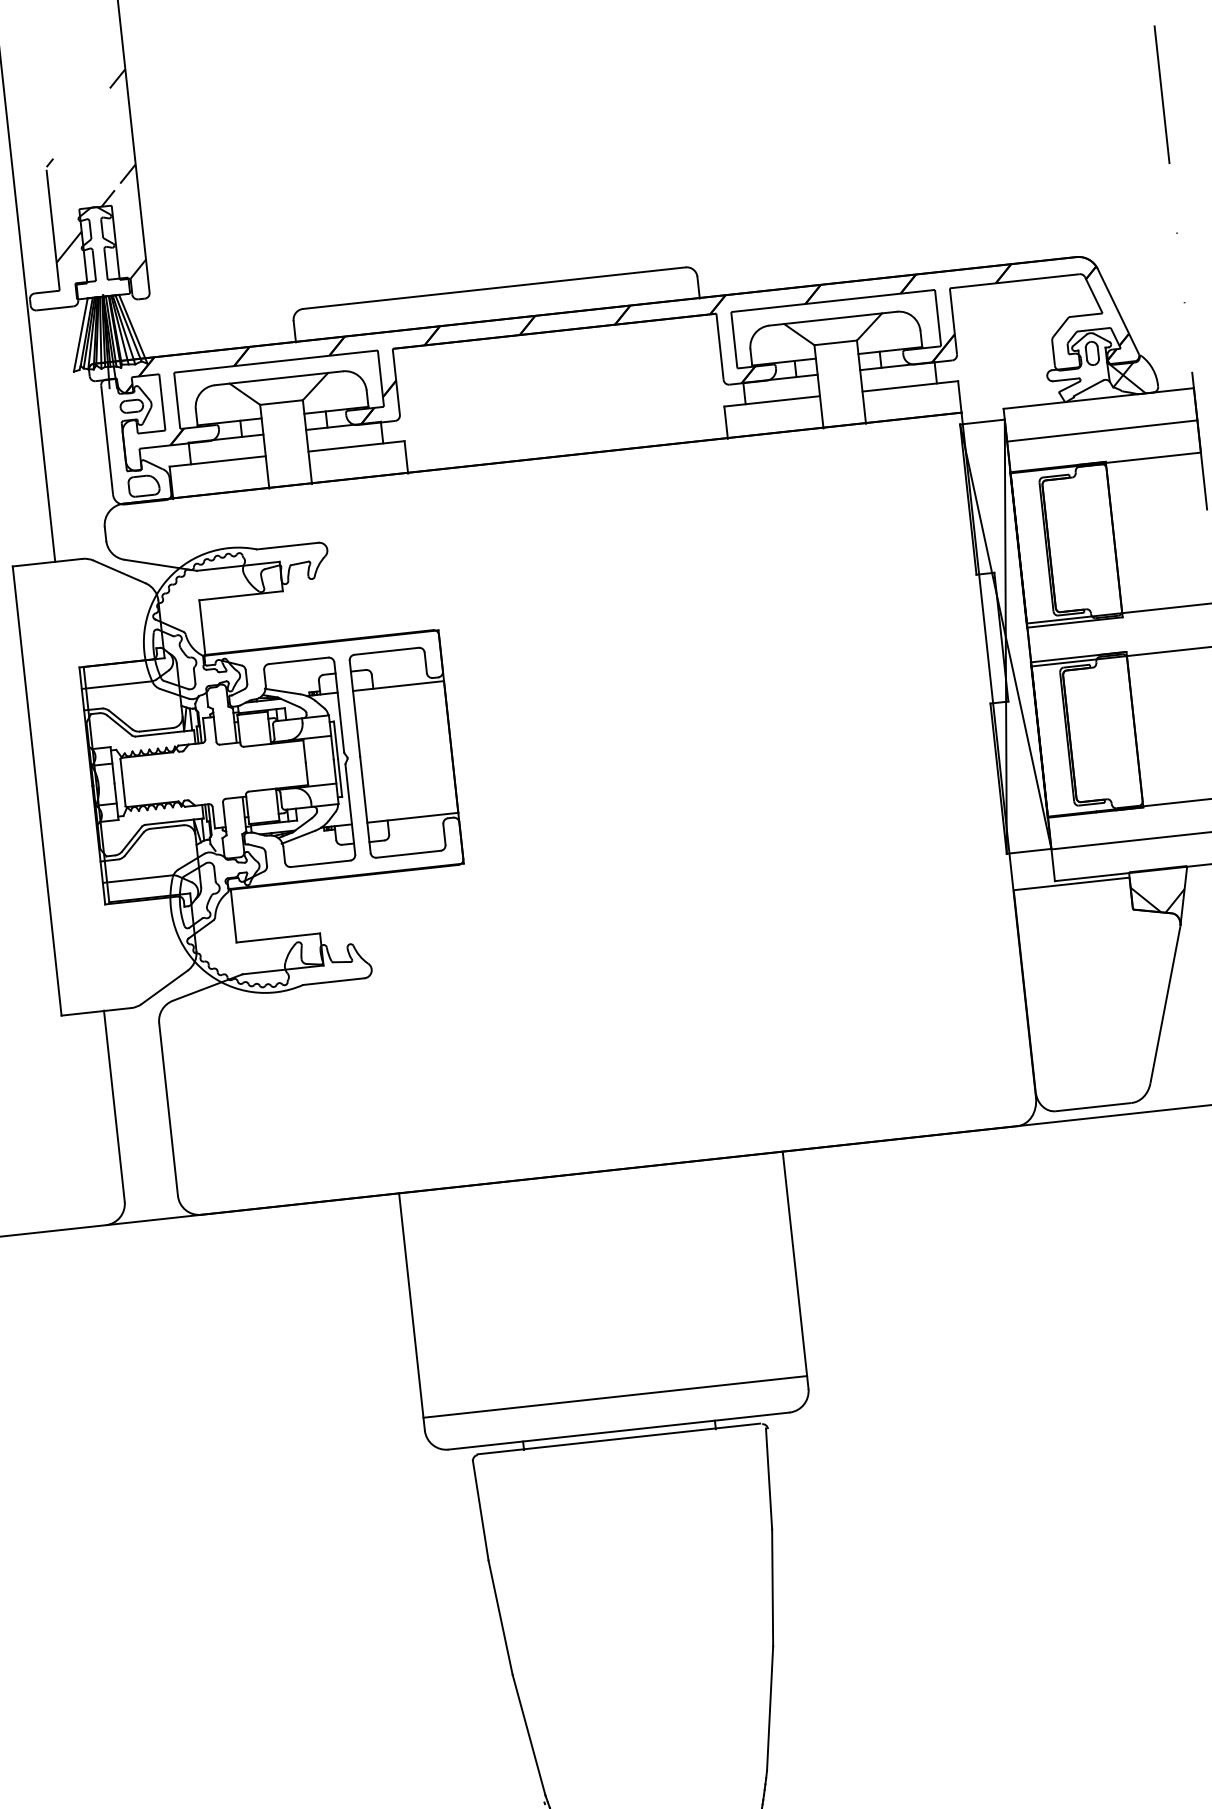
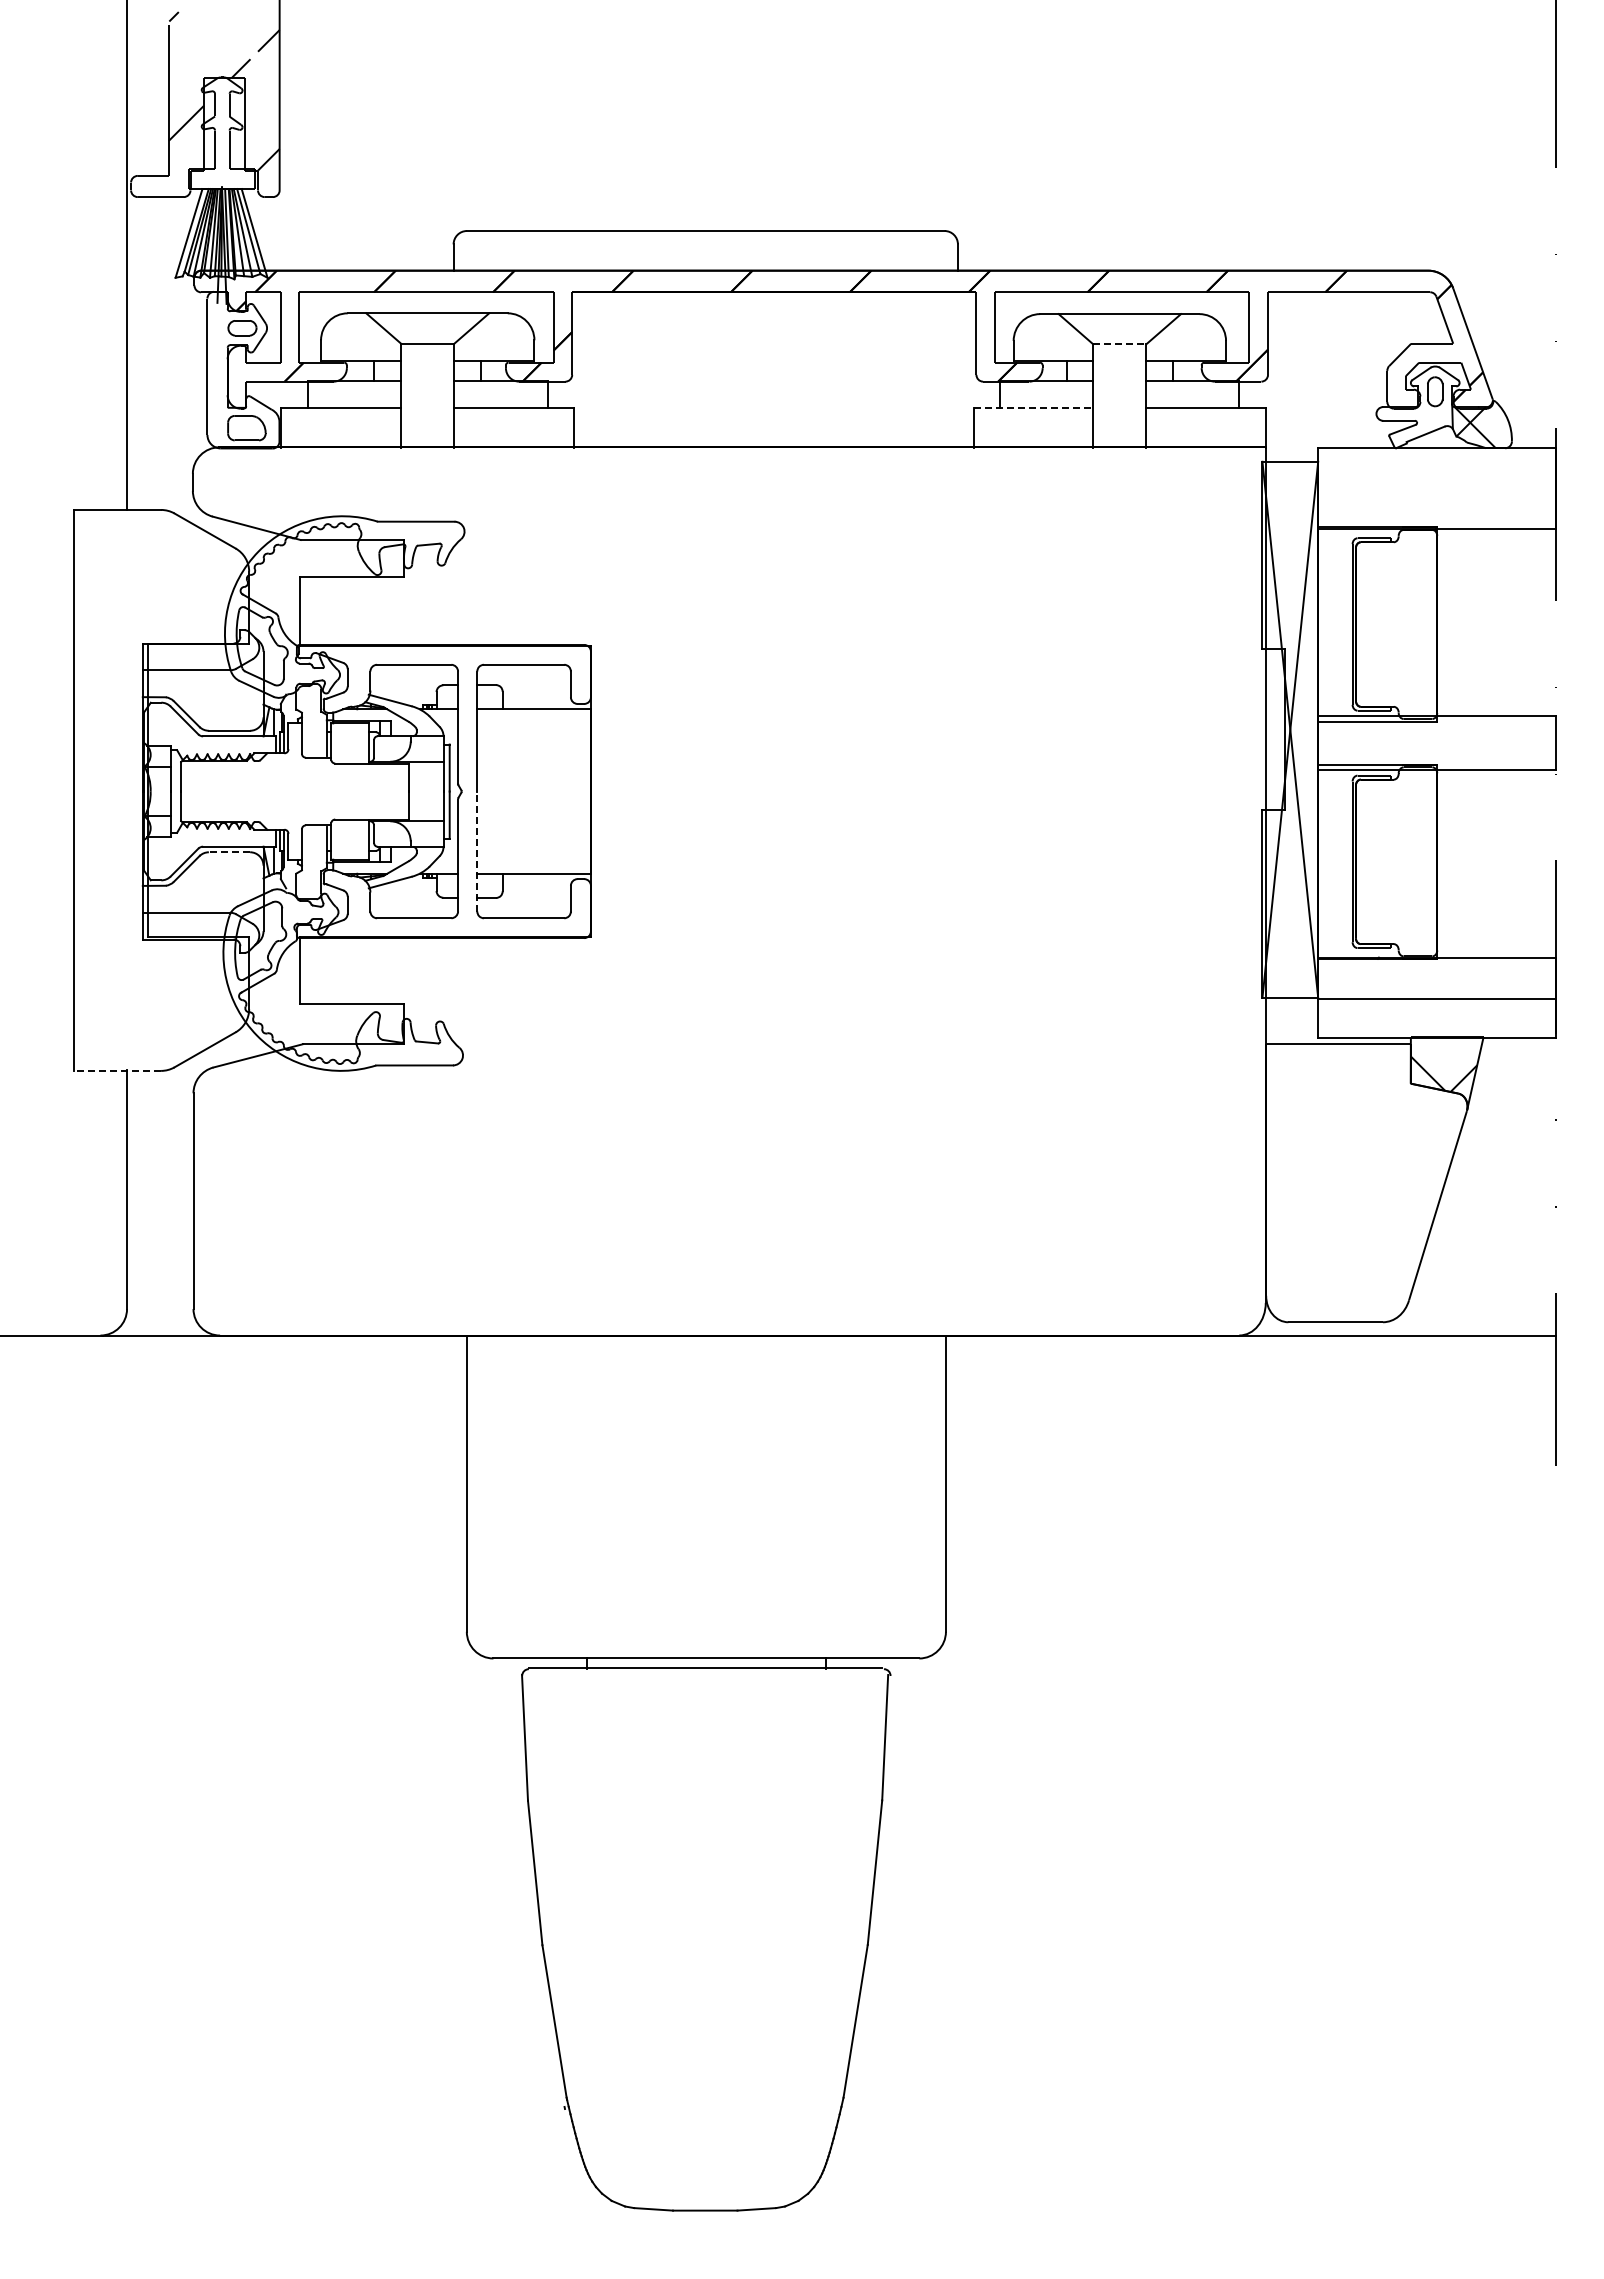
line: (835, 343) -> (1119, 344), solid -> dashed
line: (772, 400) -> (1033, 407), solid -> dashed
line: (1101, 430) -> (1436, 488), removed
line: (365, 804) -> (477, 851), solid -> dashed
line: (167, 827) -> (229, 852), solid -> dashed
line: (96, 1011) -> (117, 1070), solid -> dashed
line: (614, 1396) -> (705, 1615), removed

